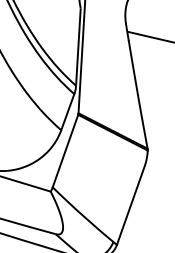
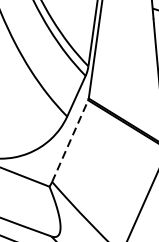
line: (65, 150) -> (70, 140), solid -> dashed

